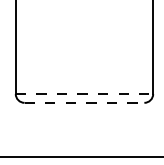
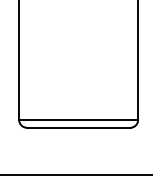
line: (85, 94) -> (79, 120), dashed -> solid
line: (84, 102) -> (78, 127), dashed -> solid

